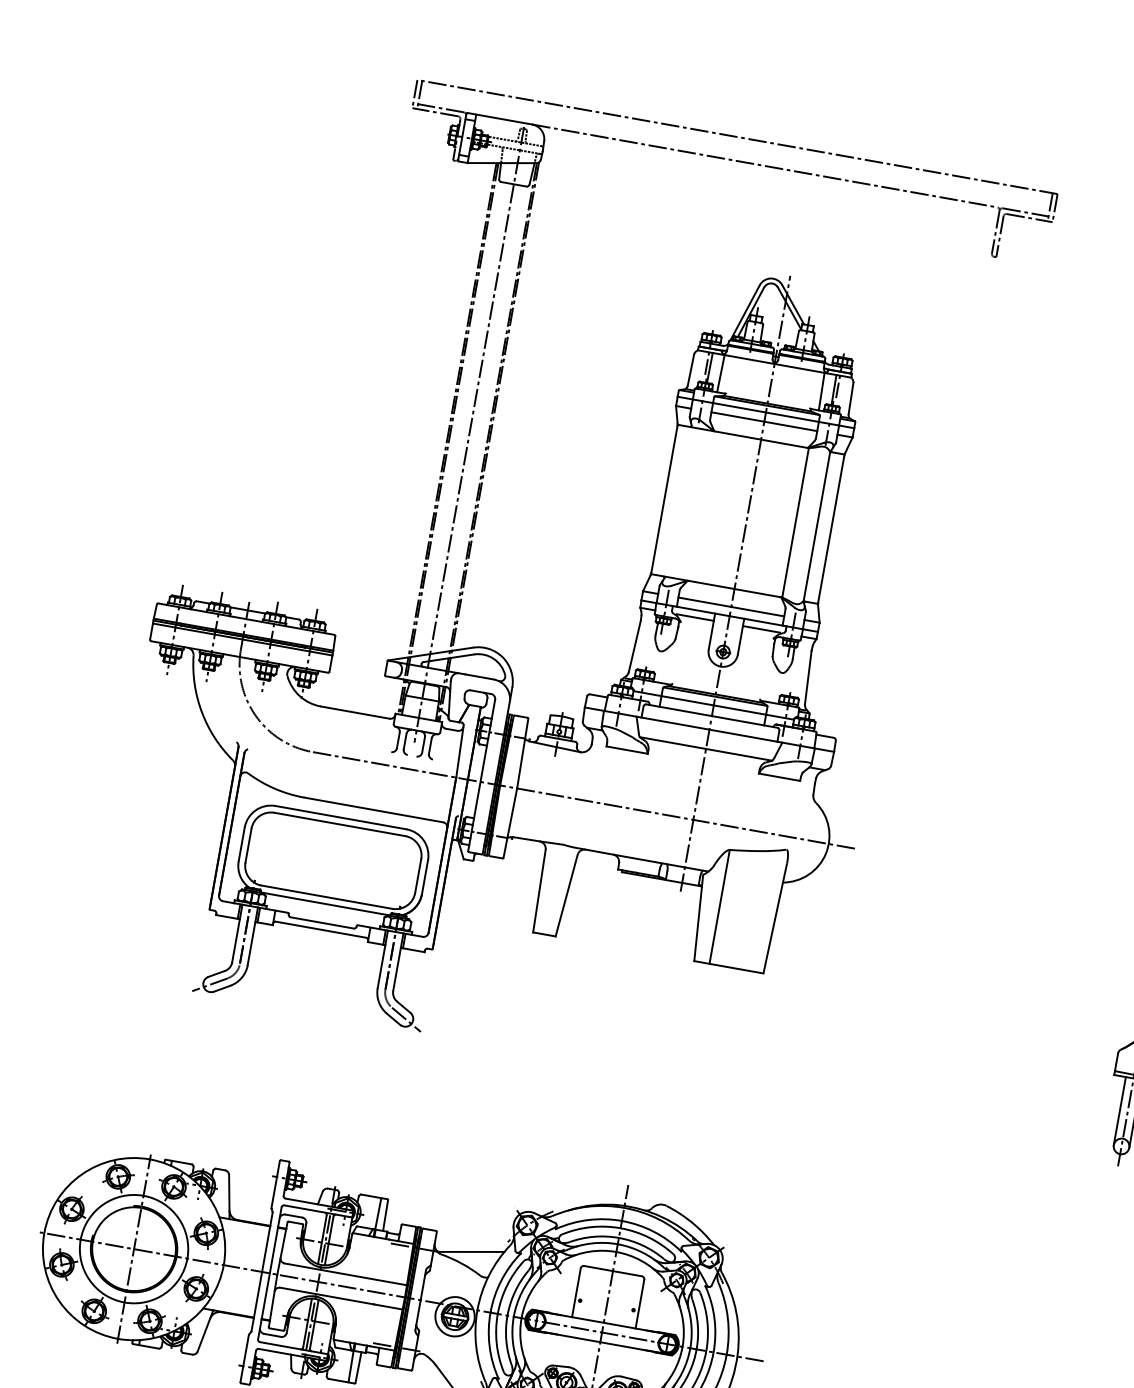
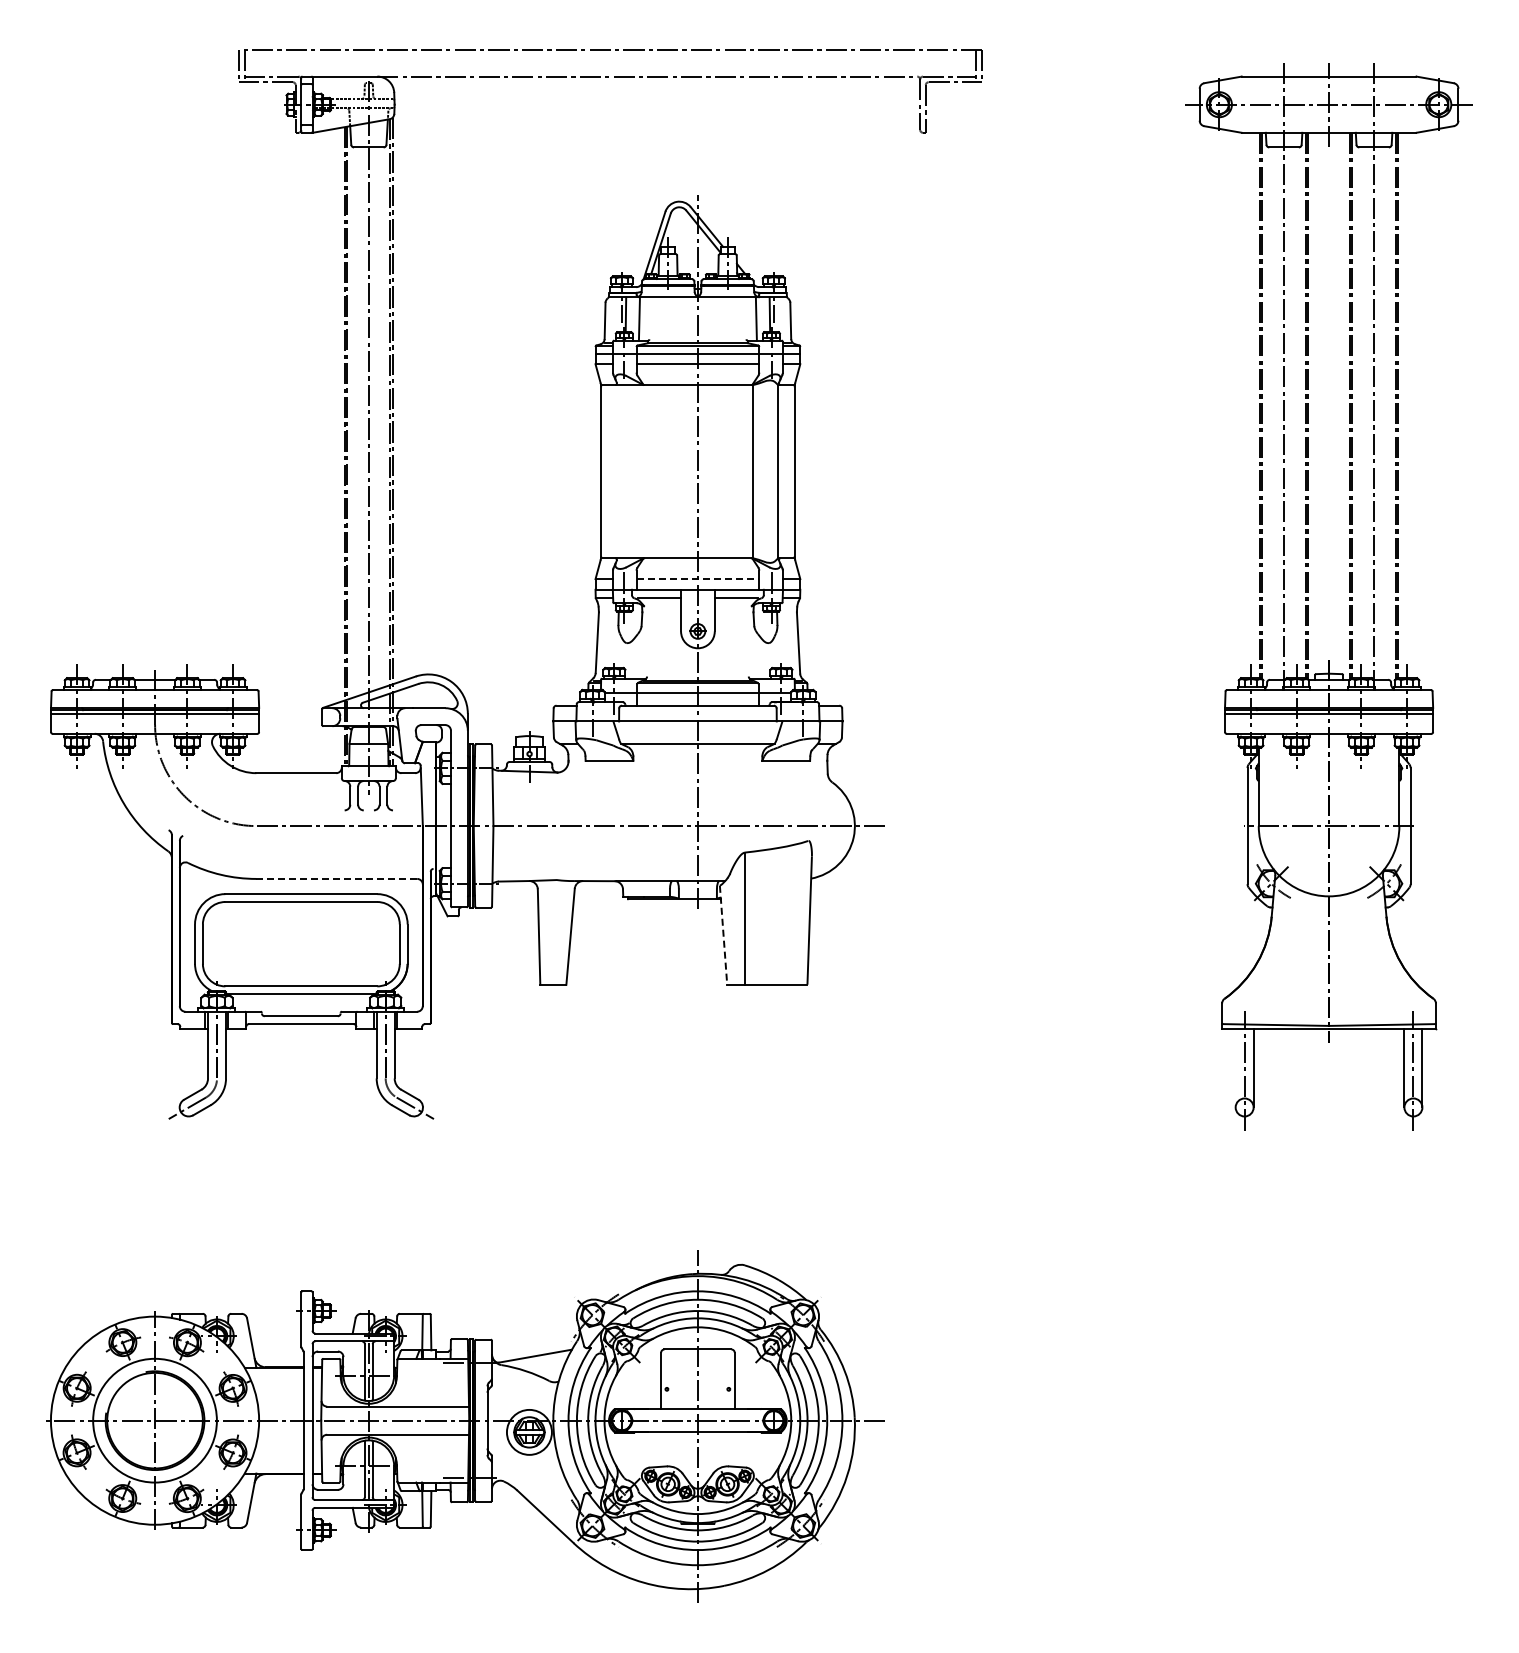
line: (731, 607) -> (698, 579), solid -> dashed
line: (374, 809) -> (337, 878), solid -> dashed
line: (698, 918) -> (723, 935), solid -> dashed
line: (1119, 1110) -> (1235, 1067), removed

